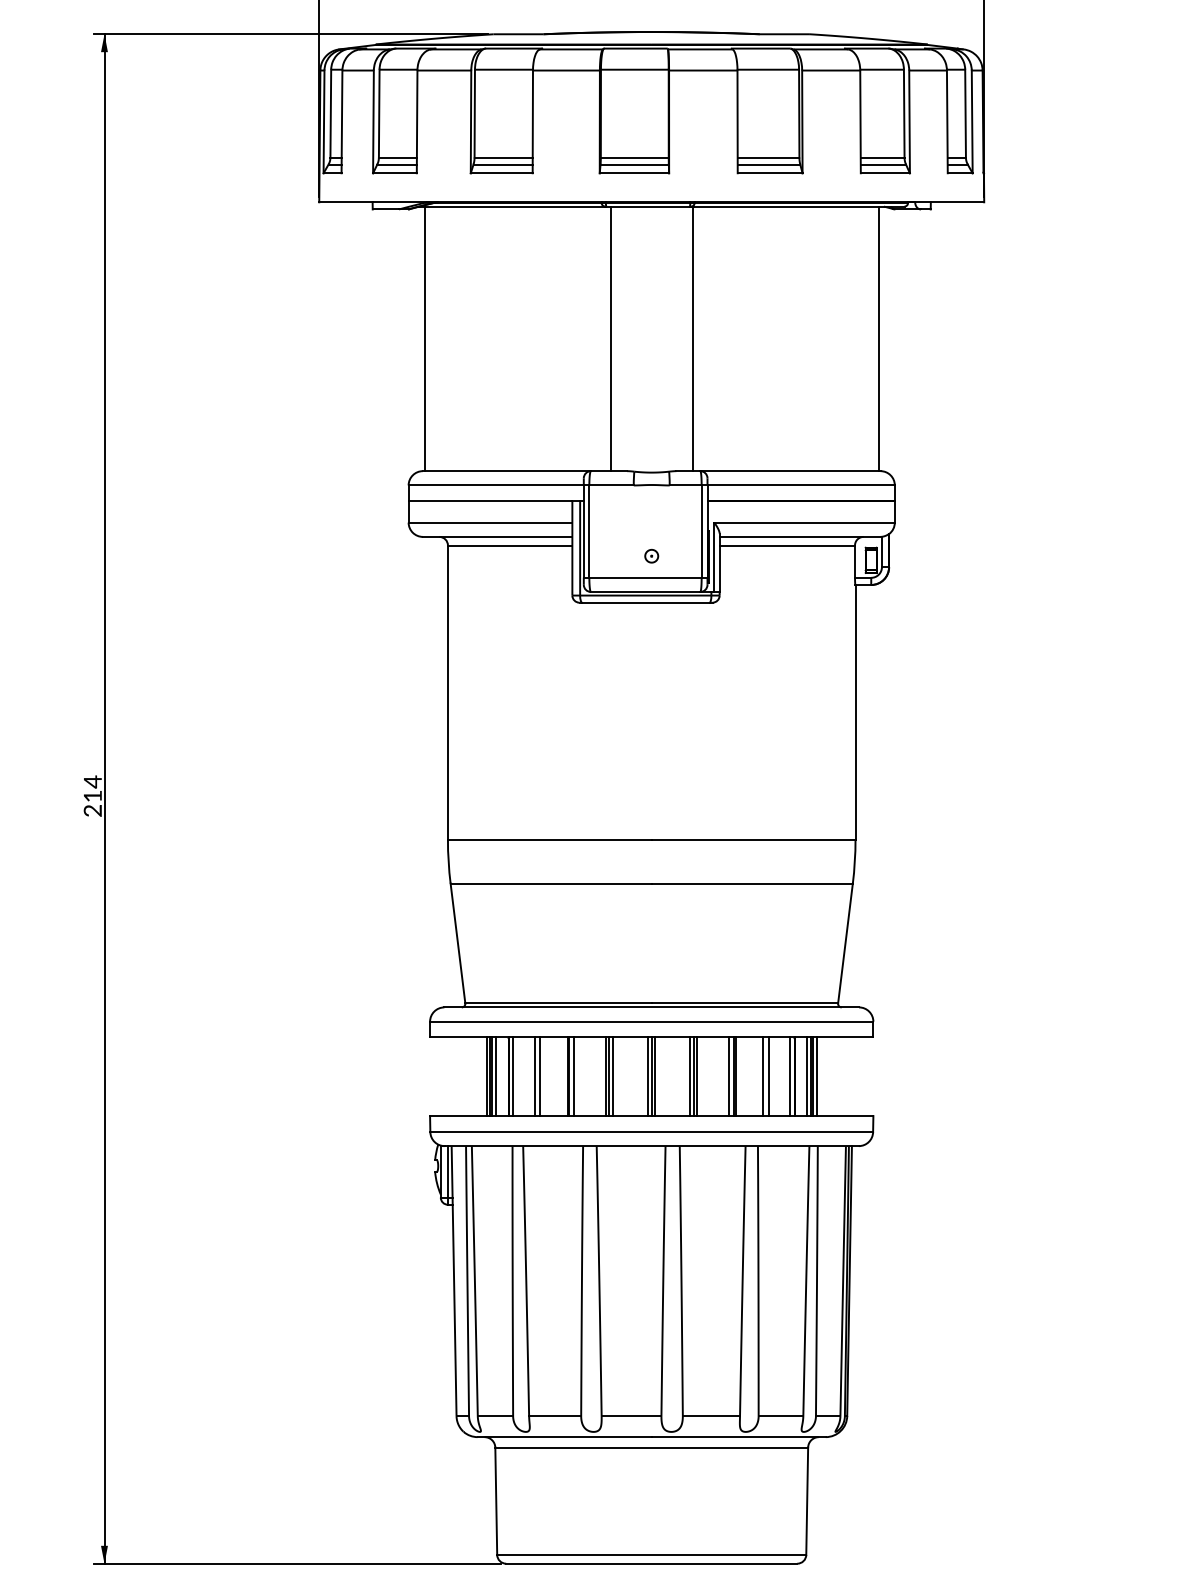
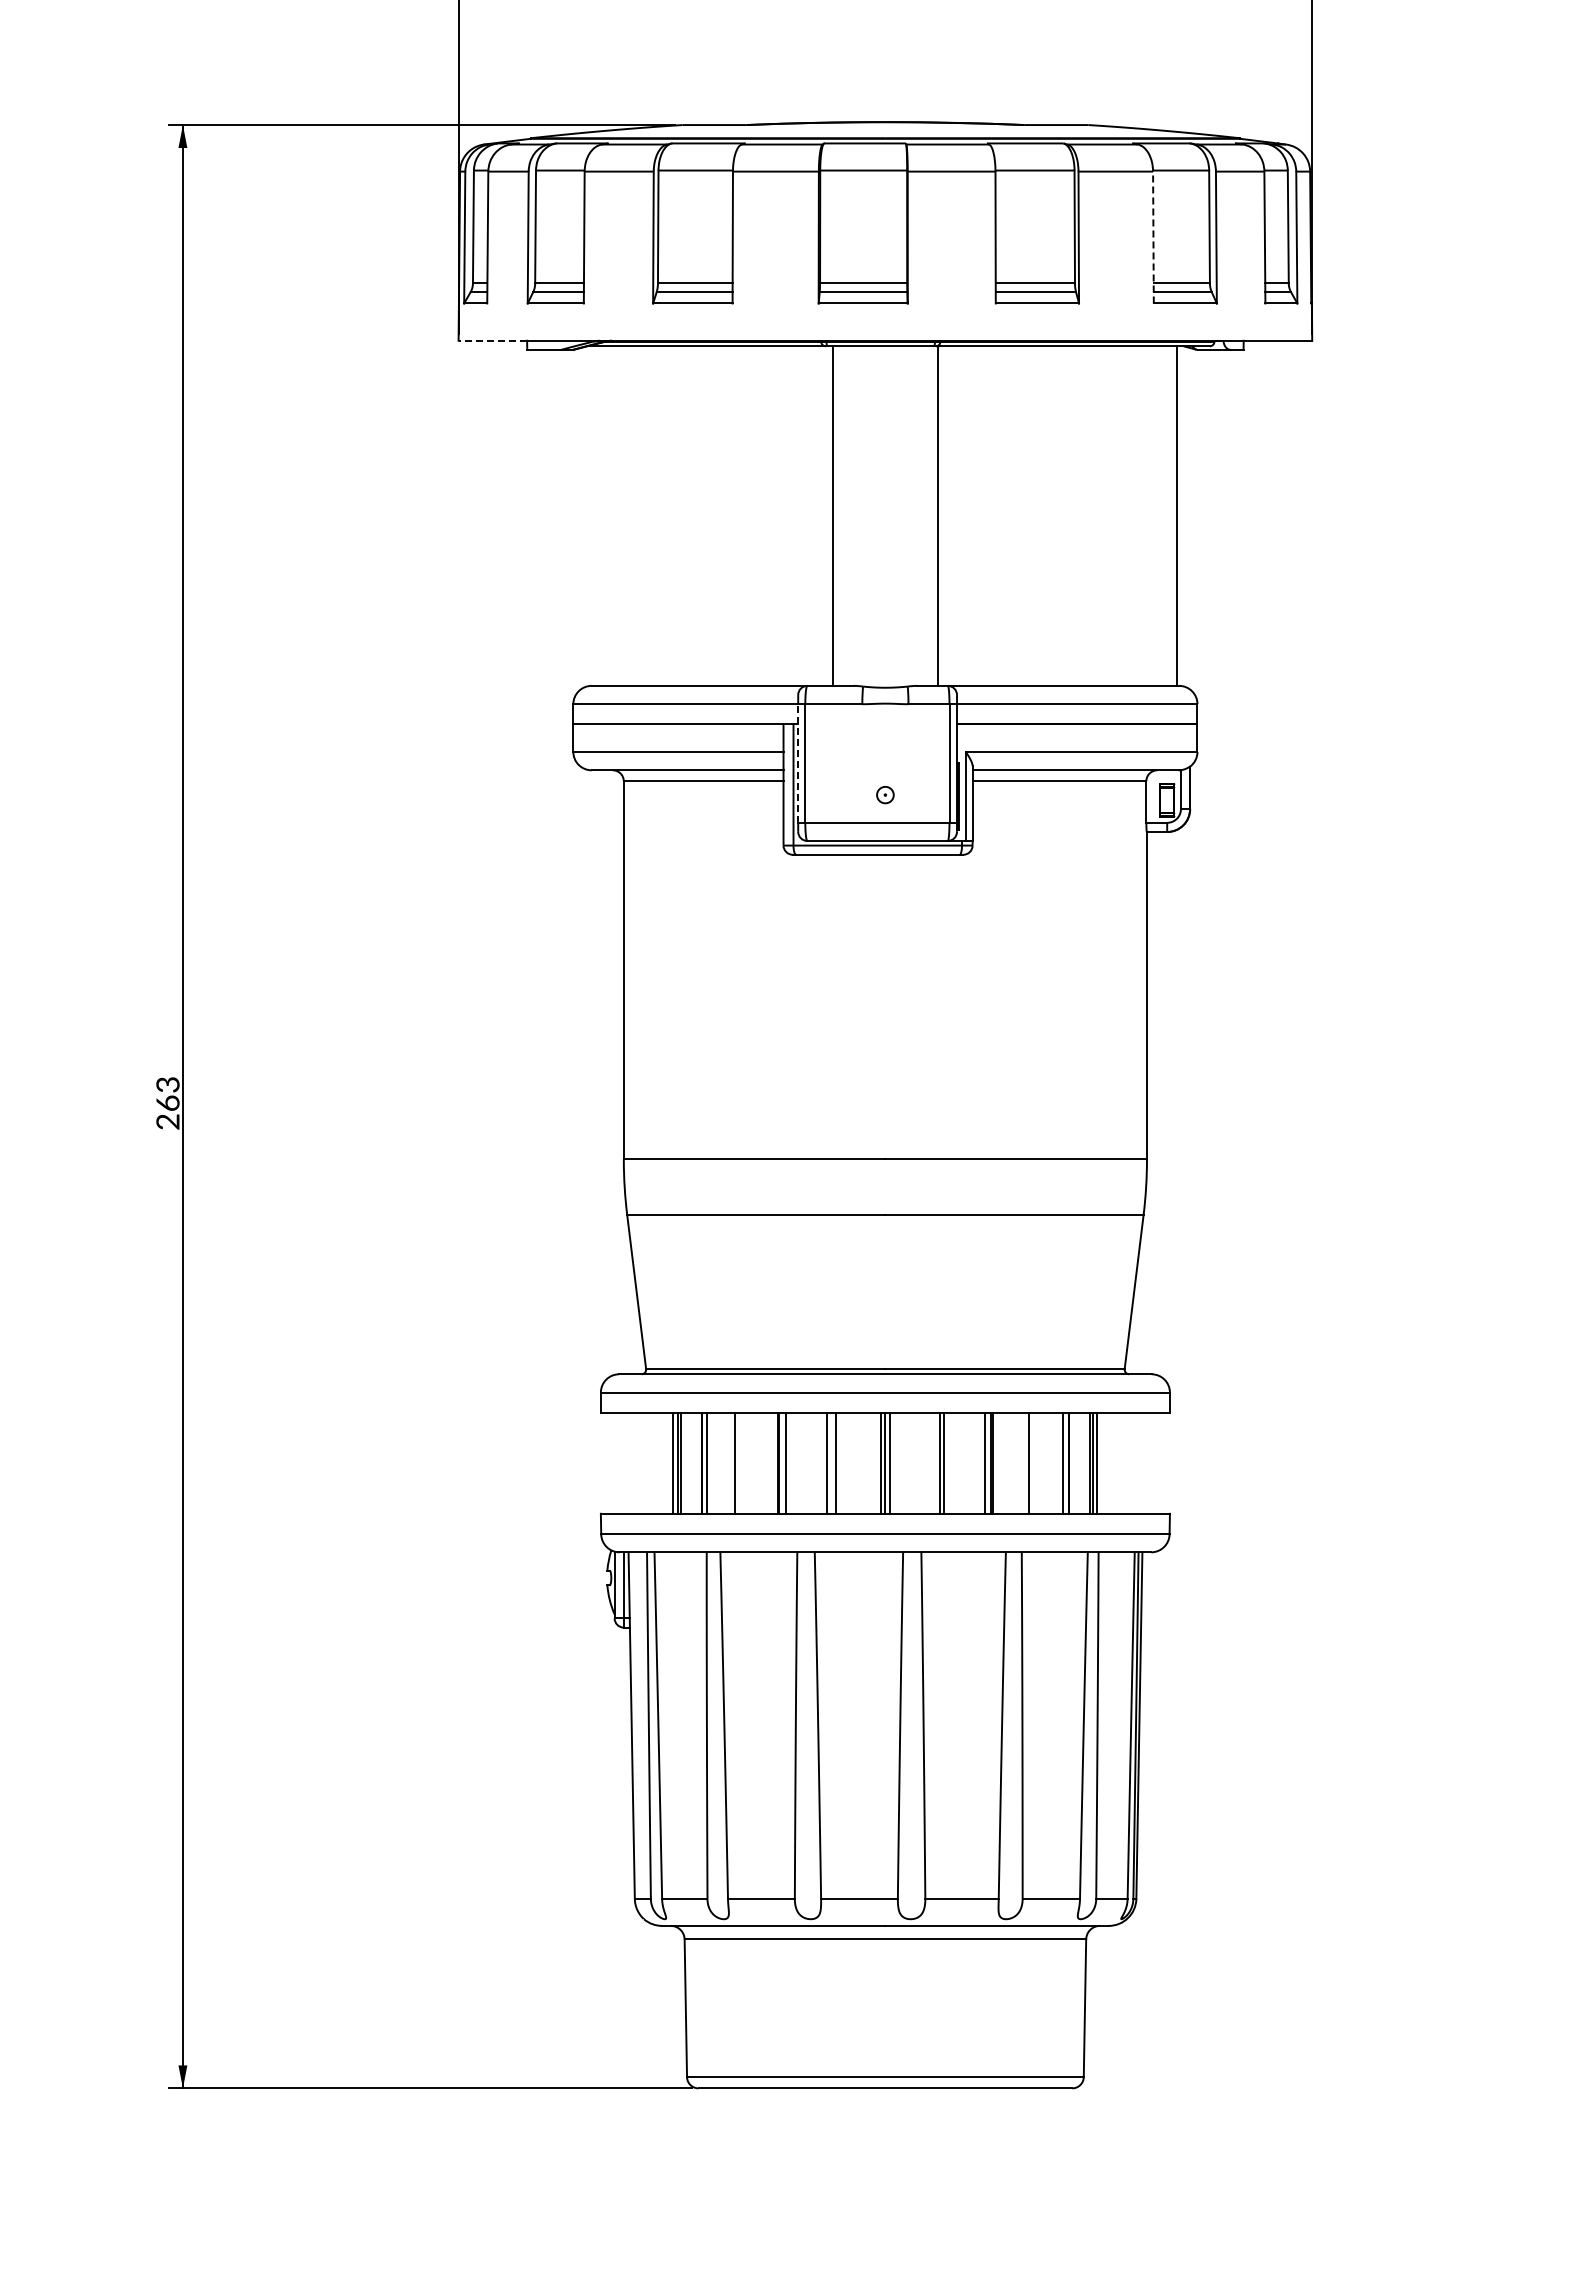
line: (860, 121) -> (1153, 237), solid -> dashed
line: (345, 202) -> (492, 340), solid -> dashed
line: (424, 338) -> (593, 515), removed
line: (584, 530) -> (798, 762), solid -> dashed
text: (92, 788) -> (167, 1093), 214 -> 263
line: (496, 1076) -> (685, 1462), removed
line: (540, 1076) -> (742, 1462), removed
line: (608, 1076) -> (830, 1462), removed
line: (689, 1076) -> (934, 1462), removed
line: (768, 1076) -> (1035, 1462), removed
line: (807, 1076) -> (1085, 1462), removed

